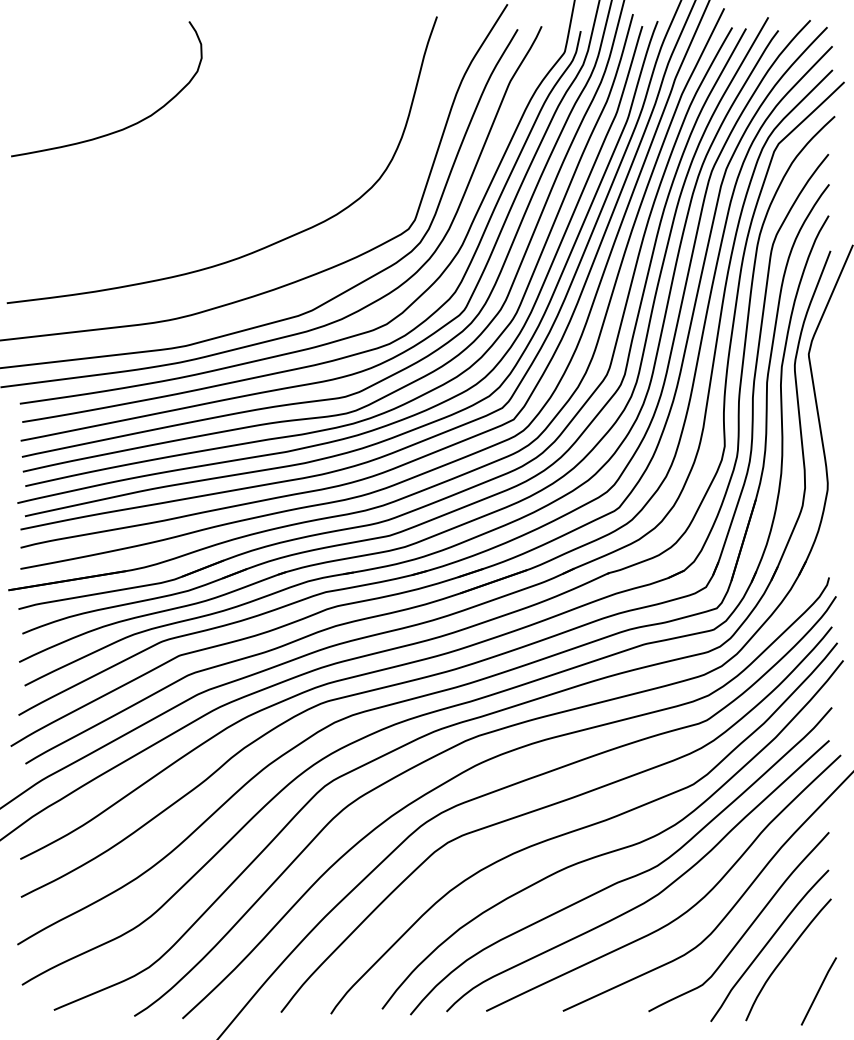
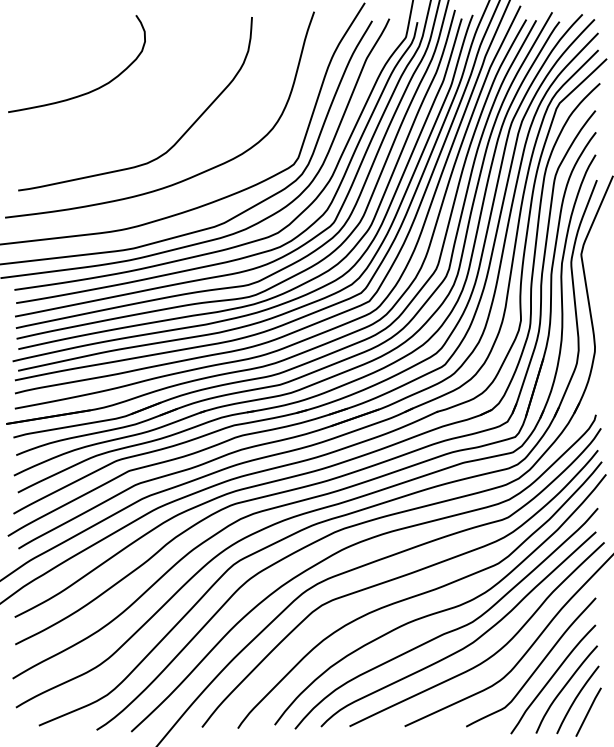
curve: (249, 192) -> (179, 138), added
curve: (801, 973) -> (576, 699), added

